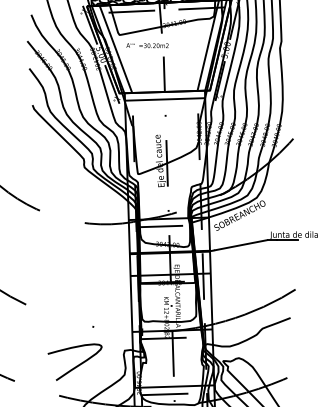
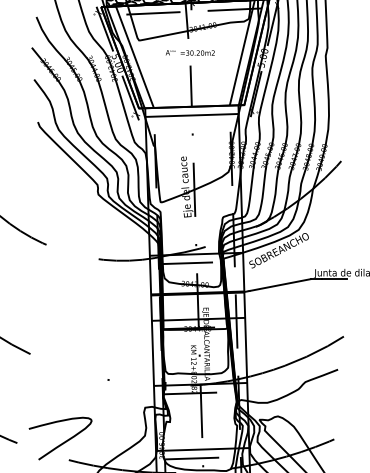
text: (147, 45) -> (190, 52), moved
curve: (76, 365) -> (62, 442), moved

